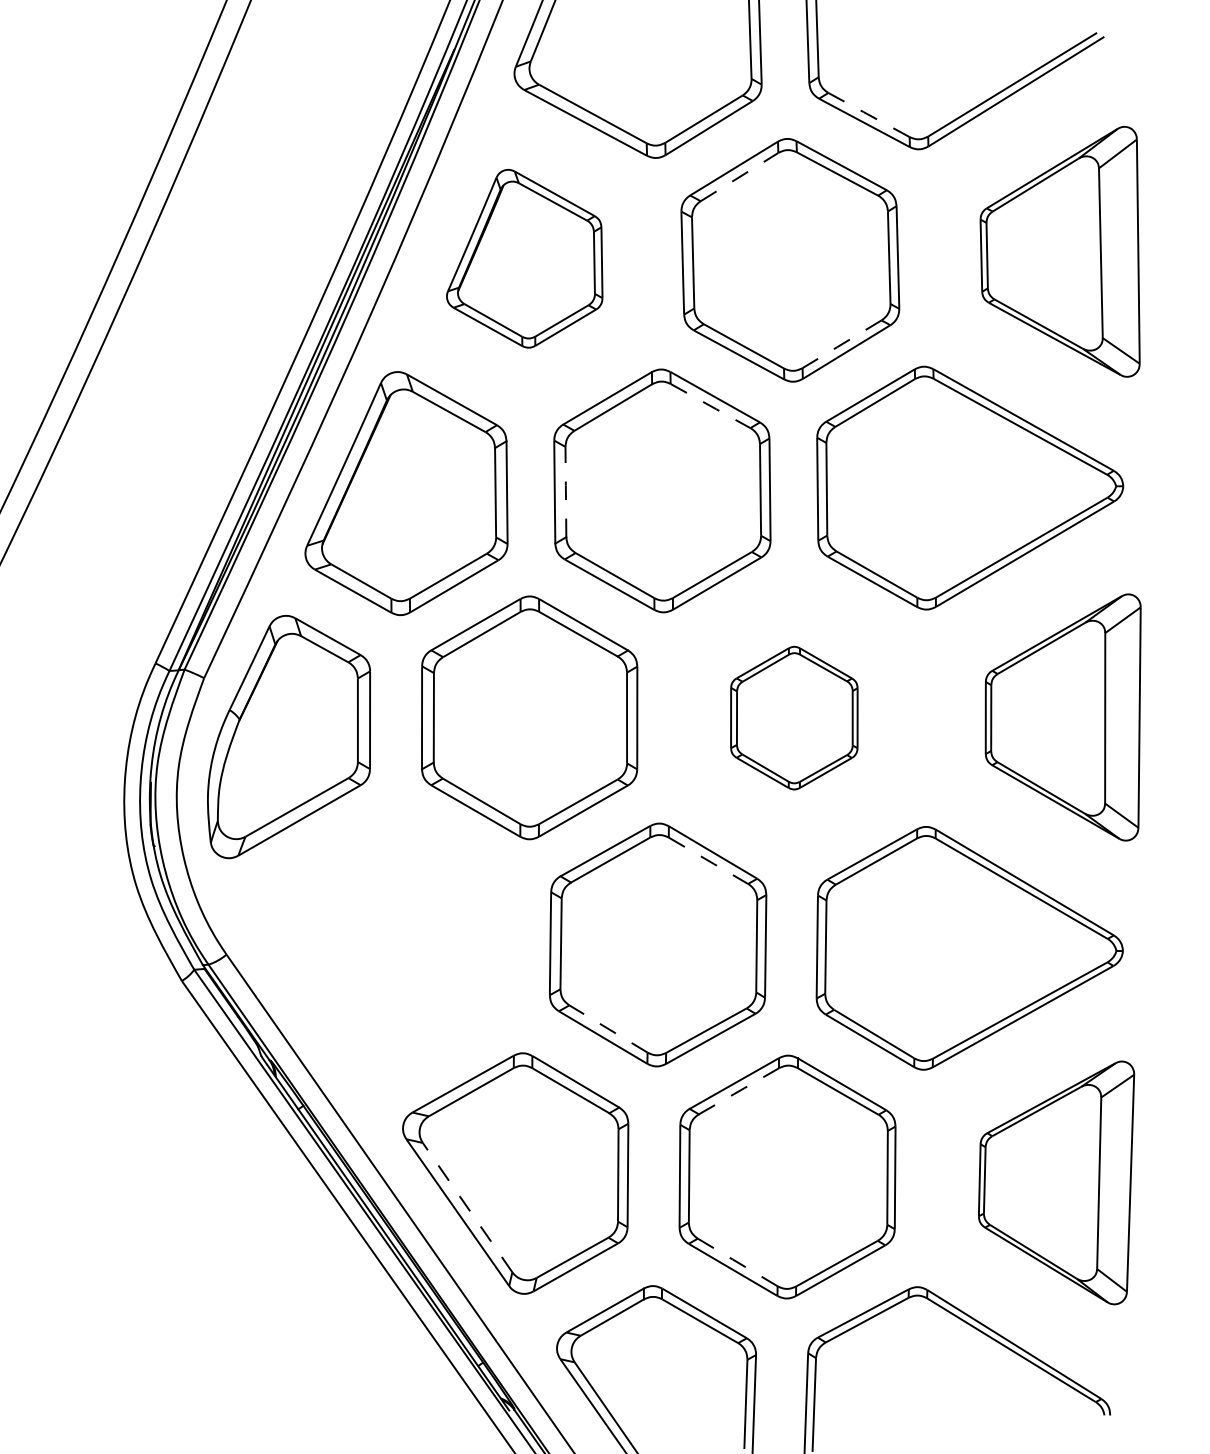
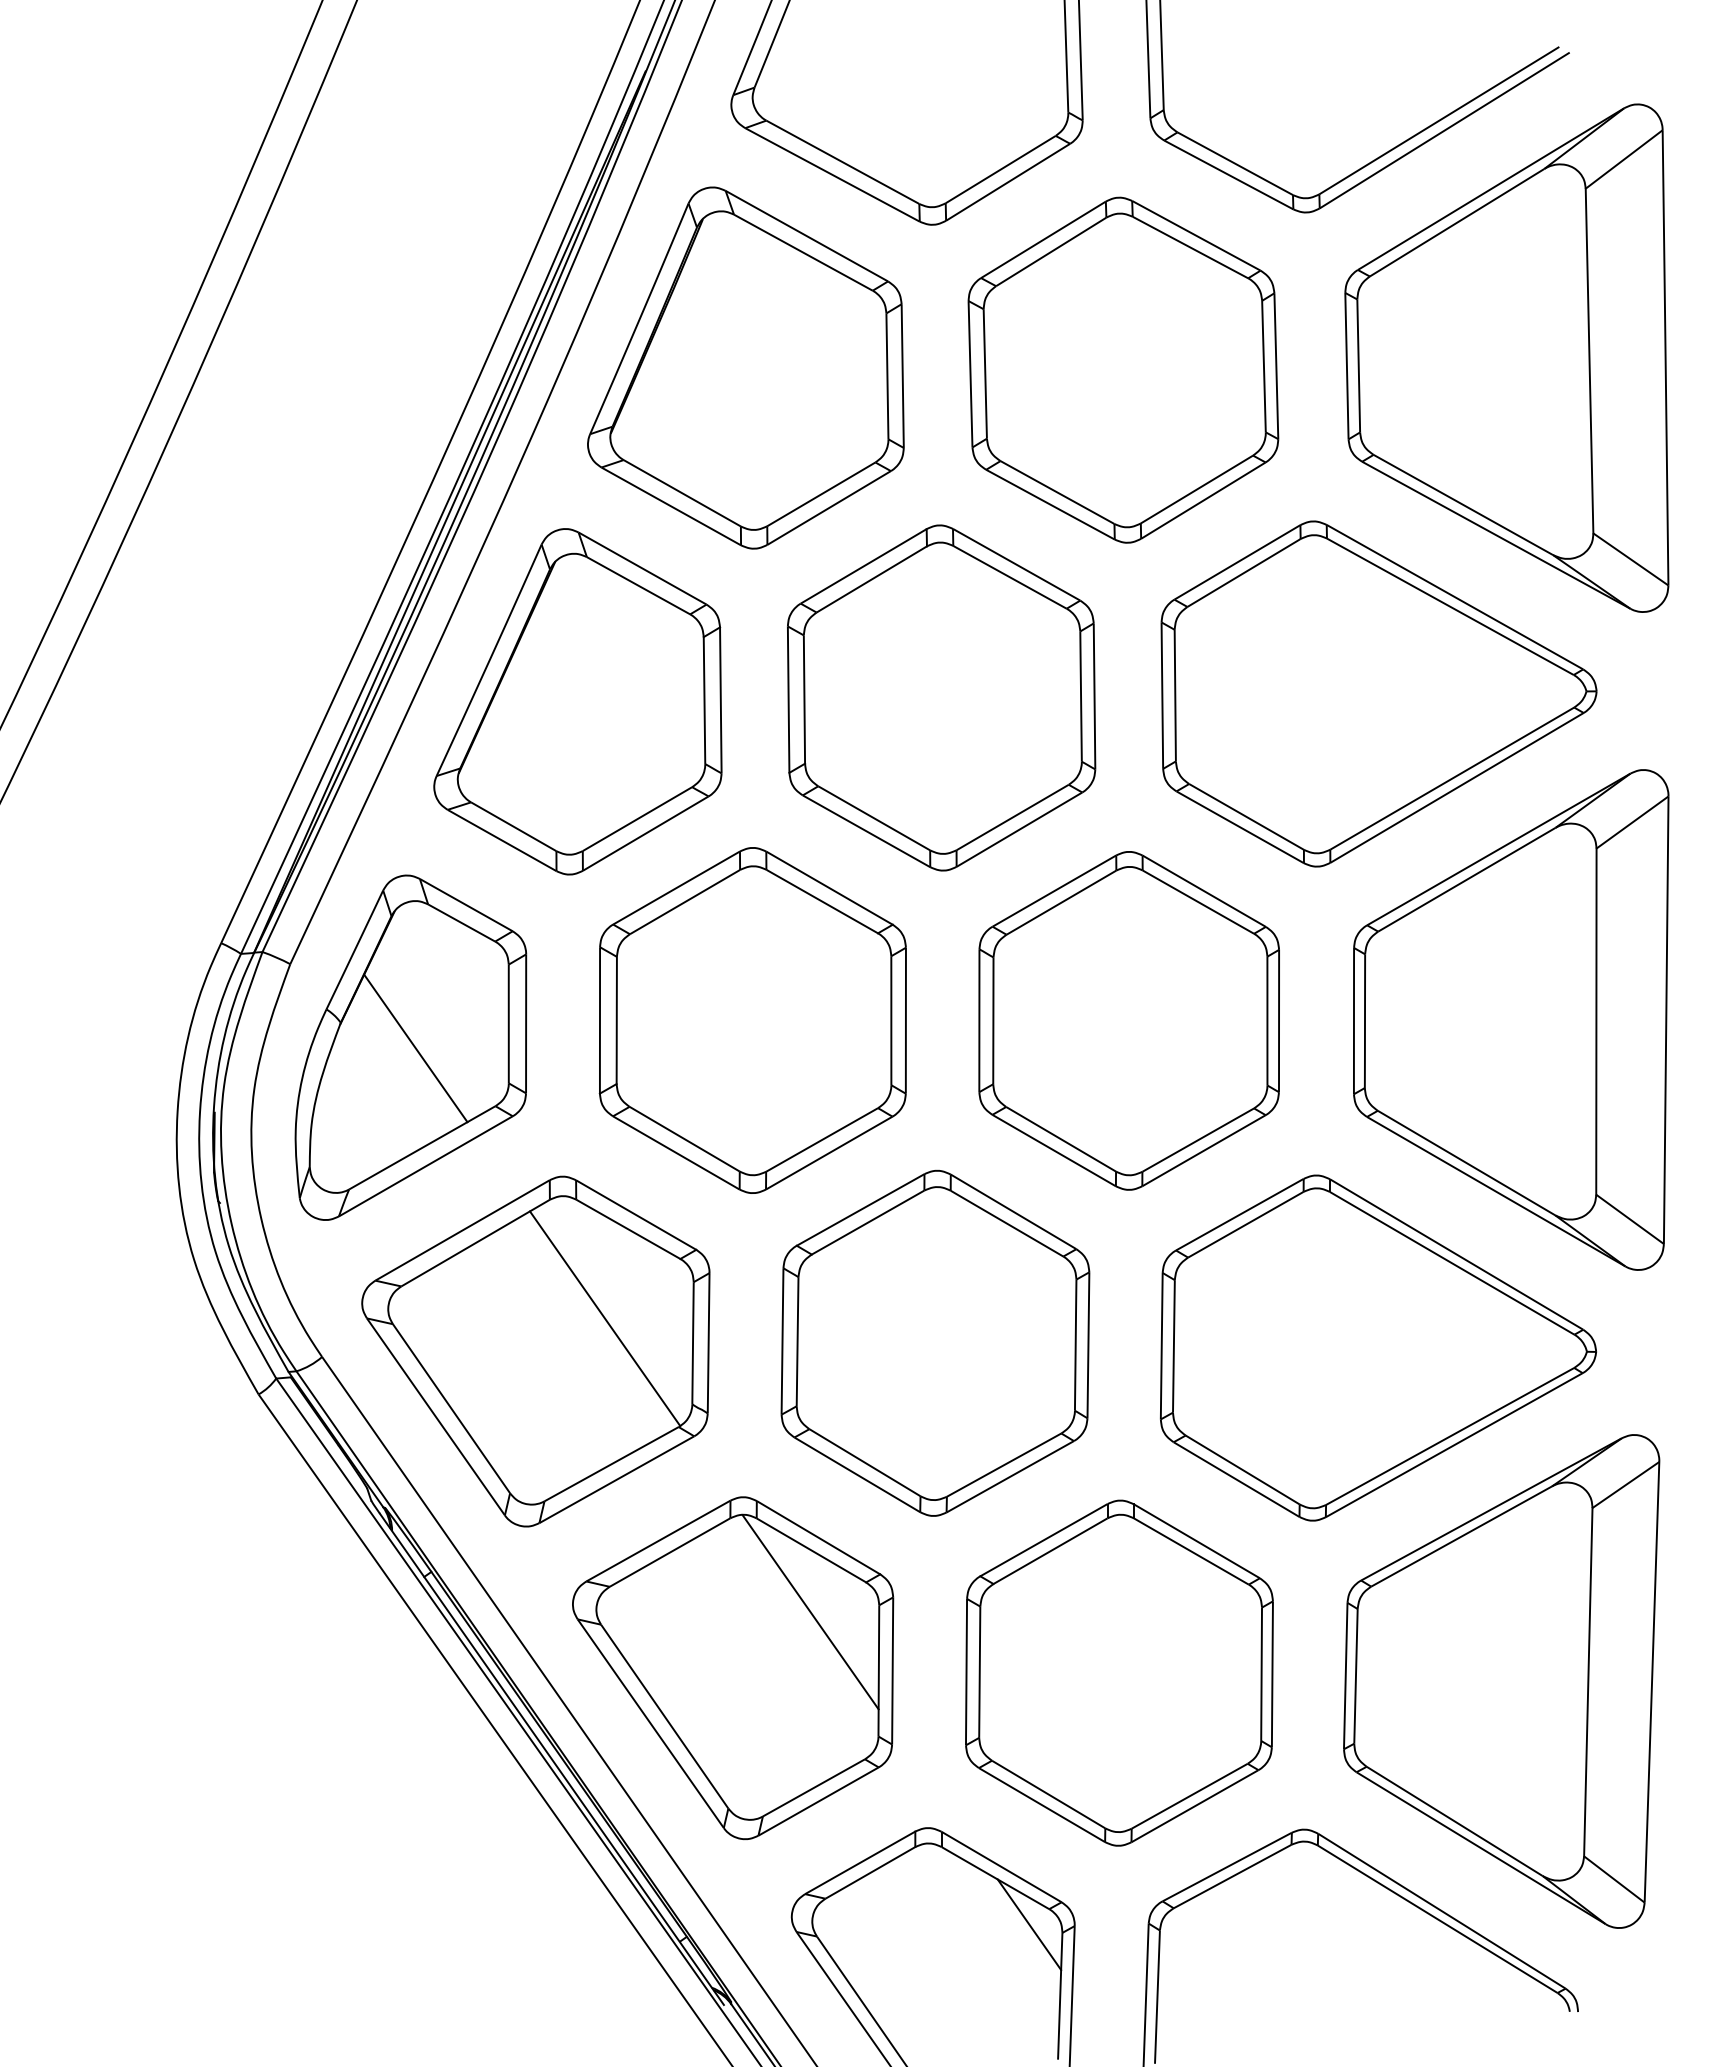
line: (869, 114) -> (1235, 163), dashed -> solid
line: (739, 176) -> (1051, 251), dashed -> solid
part: (1059, 251) -> (1506, 357), size x1.43
part: (524, 258) -> (745, 367), size x1.43
line: (841, 344) -> (1196, 489), dashed -> solid
line: (710, 406) -> (1010, 577), dashed -> solid
line: (565, 491) -> (804, 699), dashed -> solid
part: (793, 717) -> (1128, 1020), size x1.67
part: (1063, 717) -> (1511, 1019), size x1.43
line: (292, 737) -> (415, 1048), added
line: (708, 860) -> (1007, 1223), dashed -> solid
part: (376, 950) -> (535, 1351), added
line: (608, 1028) -> (864, 1462), dashed -> solid
line: (739, 1091) -> (1050, 1551), dashed -> solid
line: (570, 1134) -> (810, 1612), added
part: (1056, 1182) -> (1501, 1681), size x1.43
line: (467, 1207) -> (664, 1716), dashed -> solid
line: (737, 1262) -> (1048, 1794), dashed -> solid
line: (724, 1353) -> (1029, 1924), added

